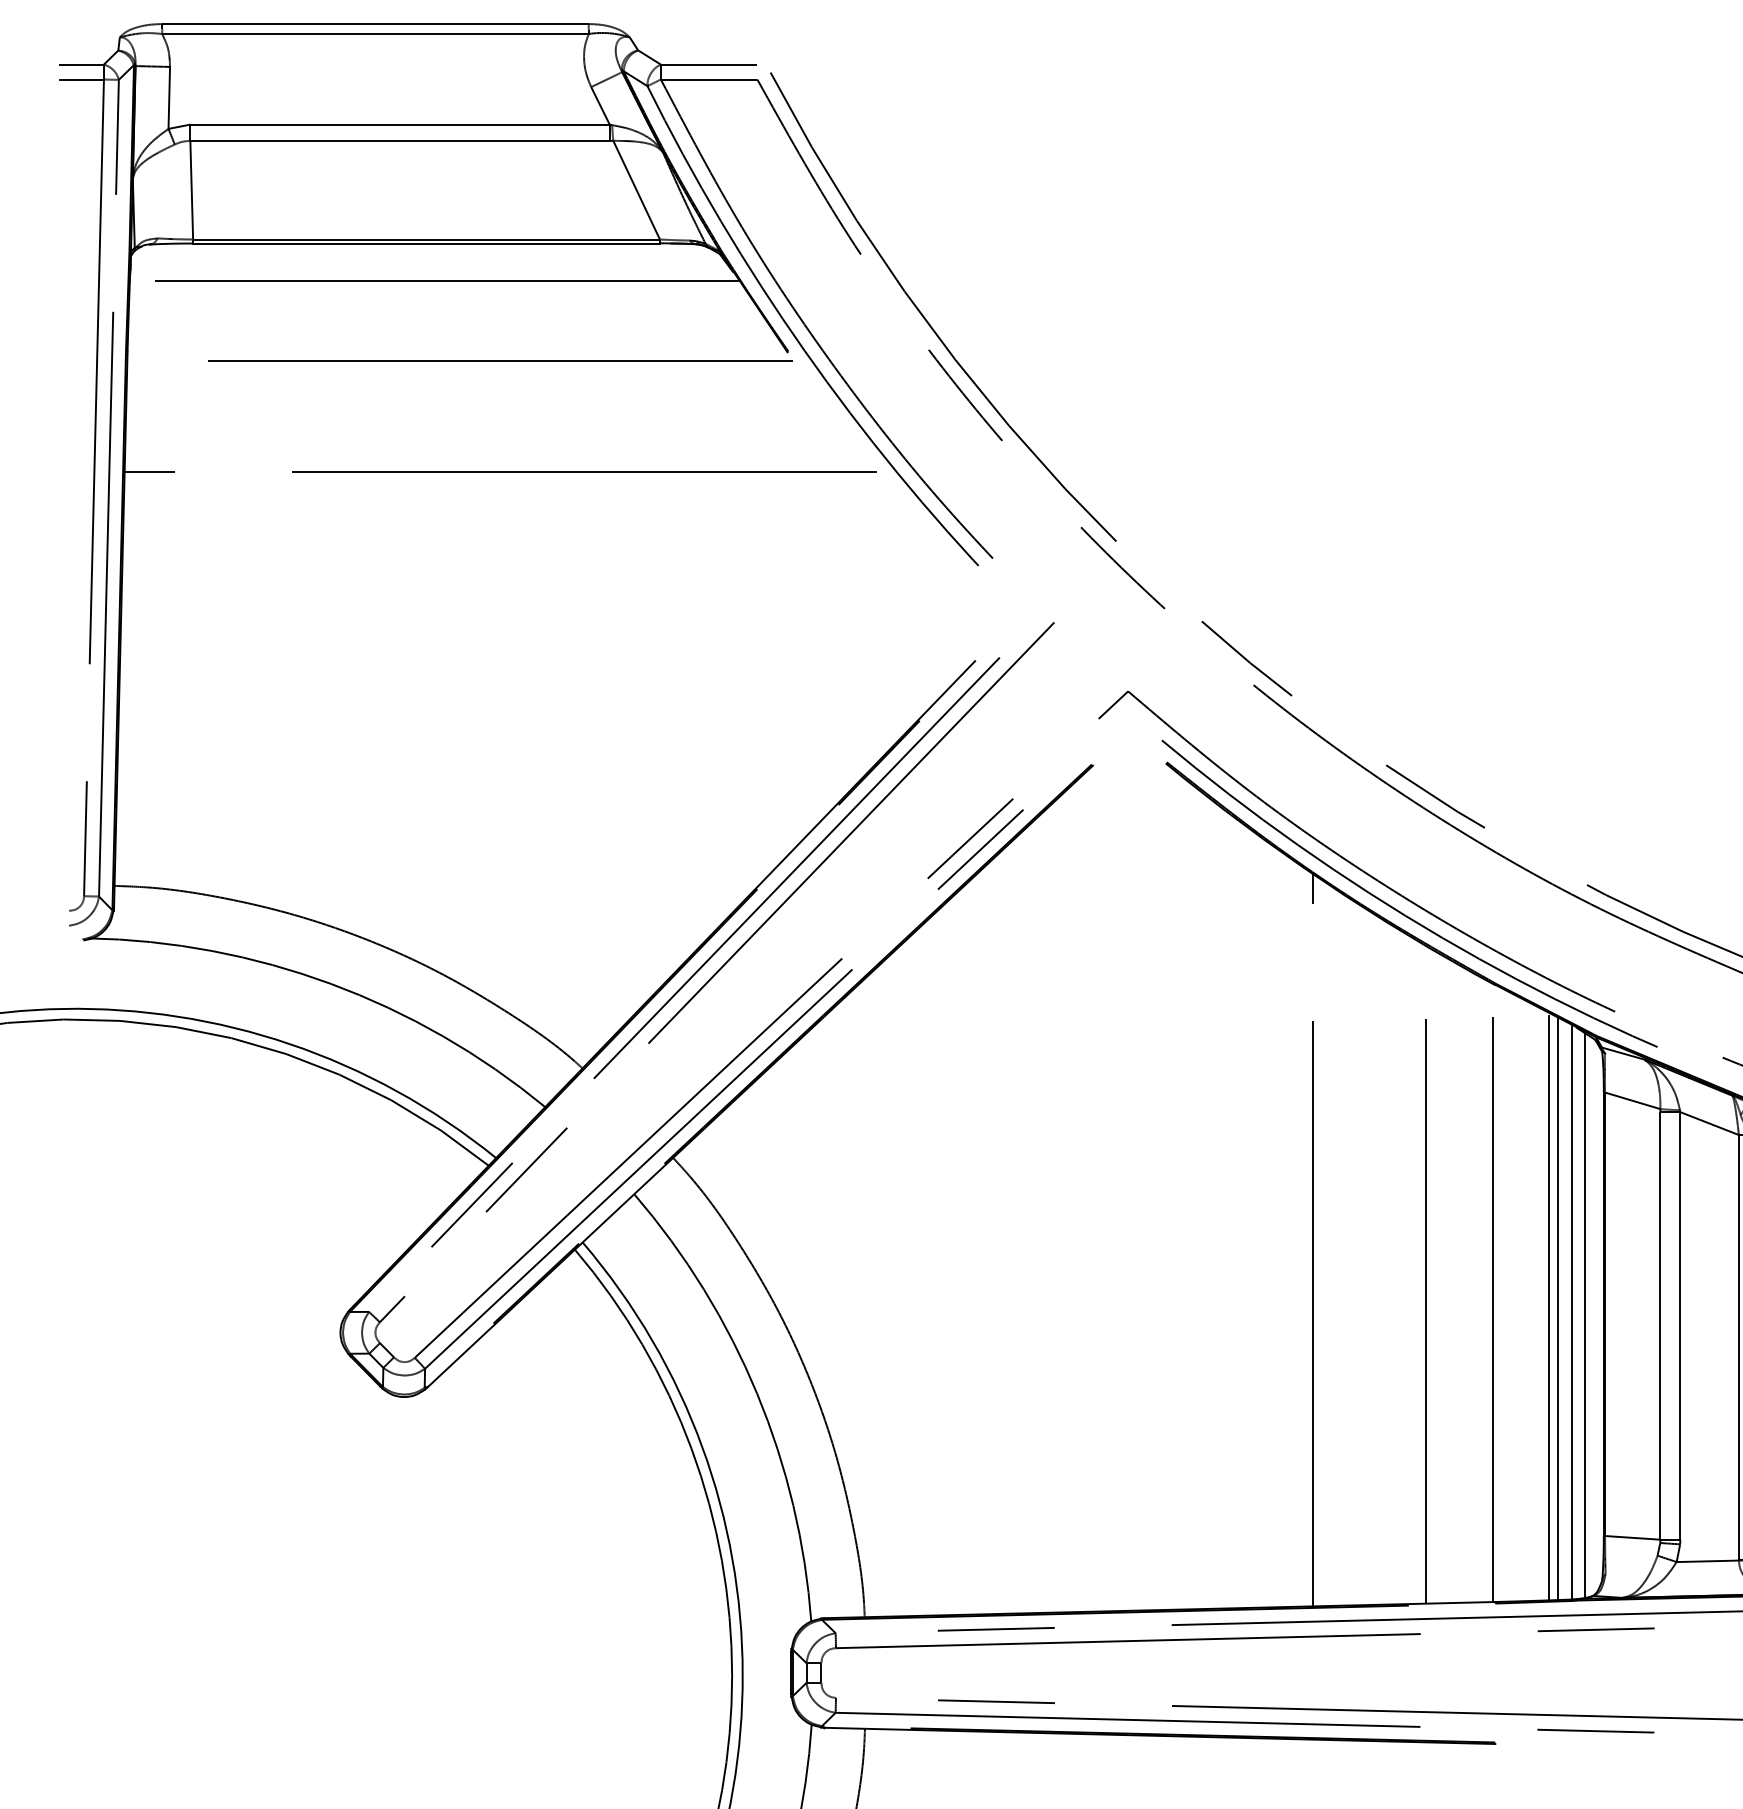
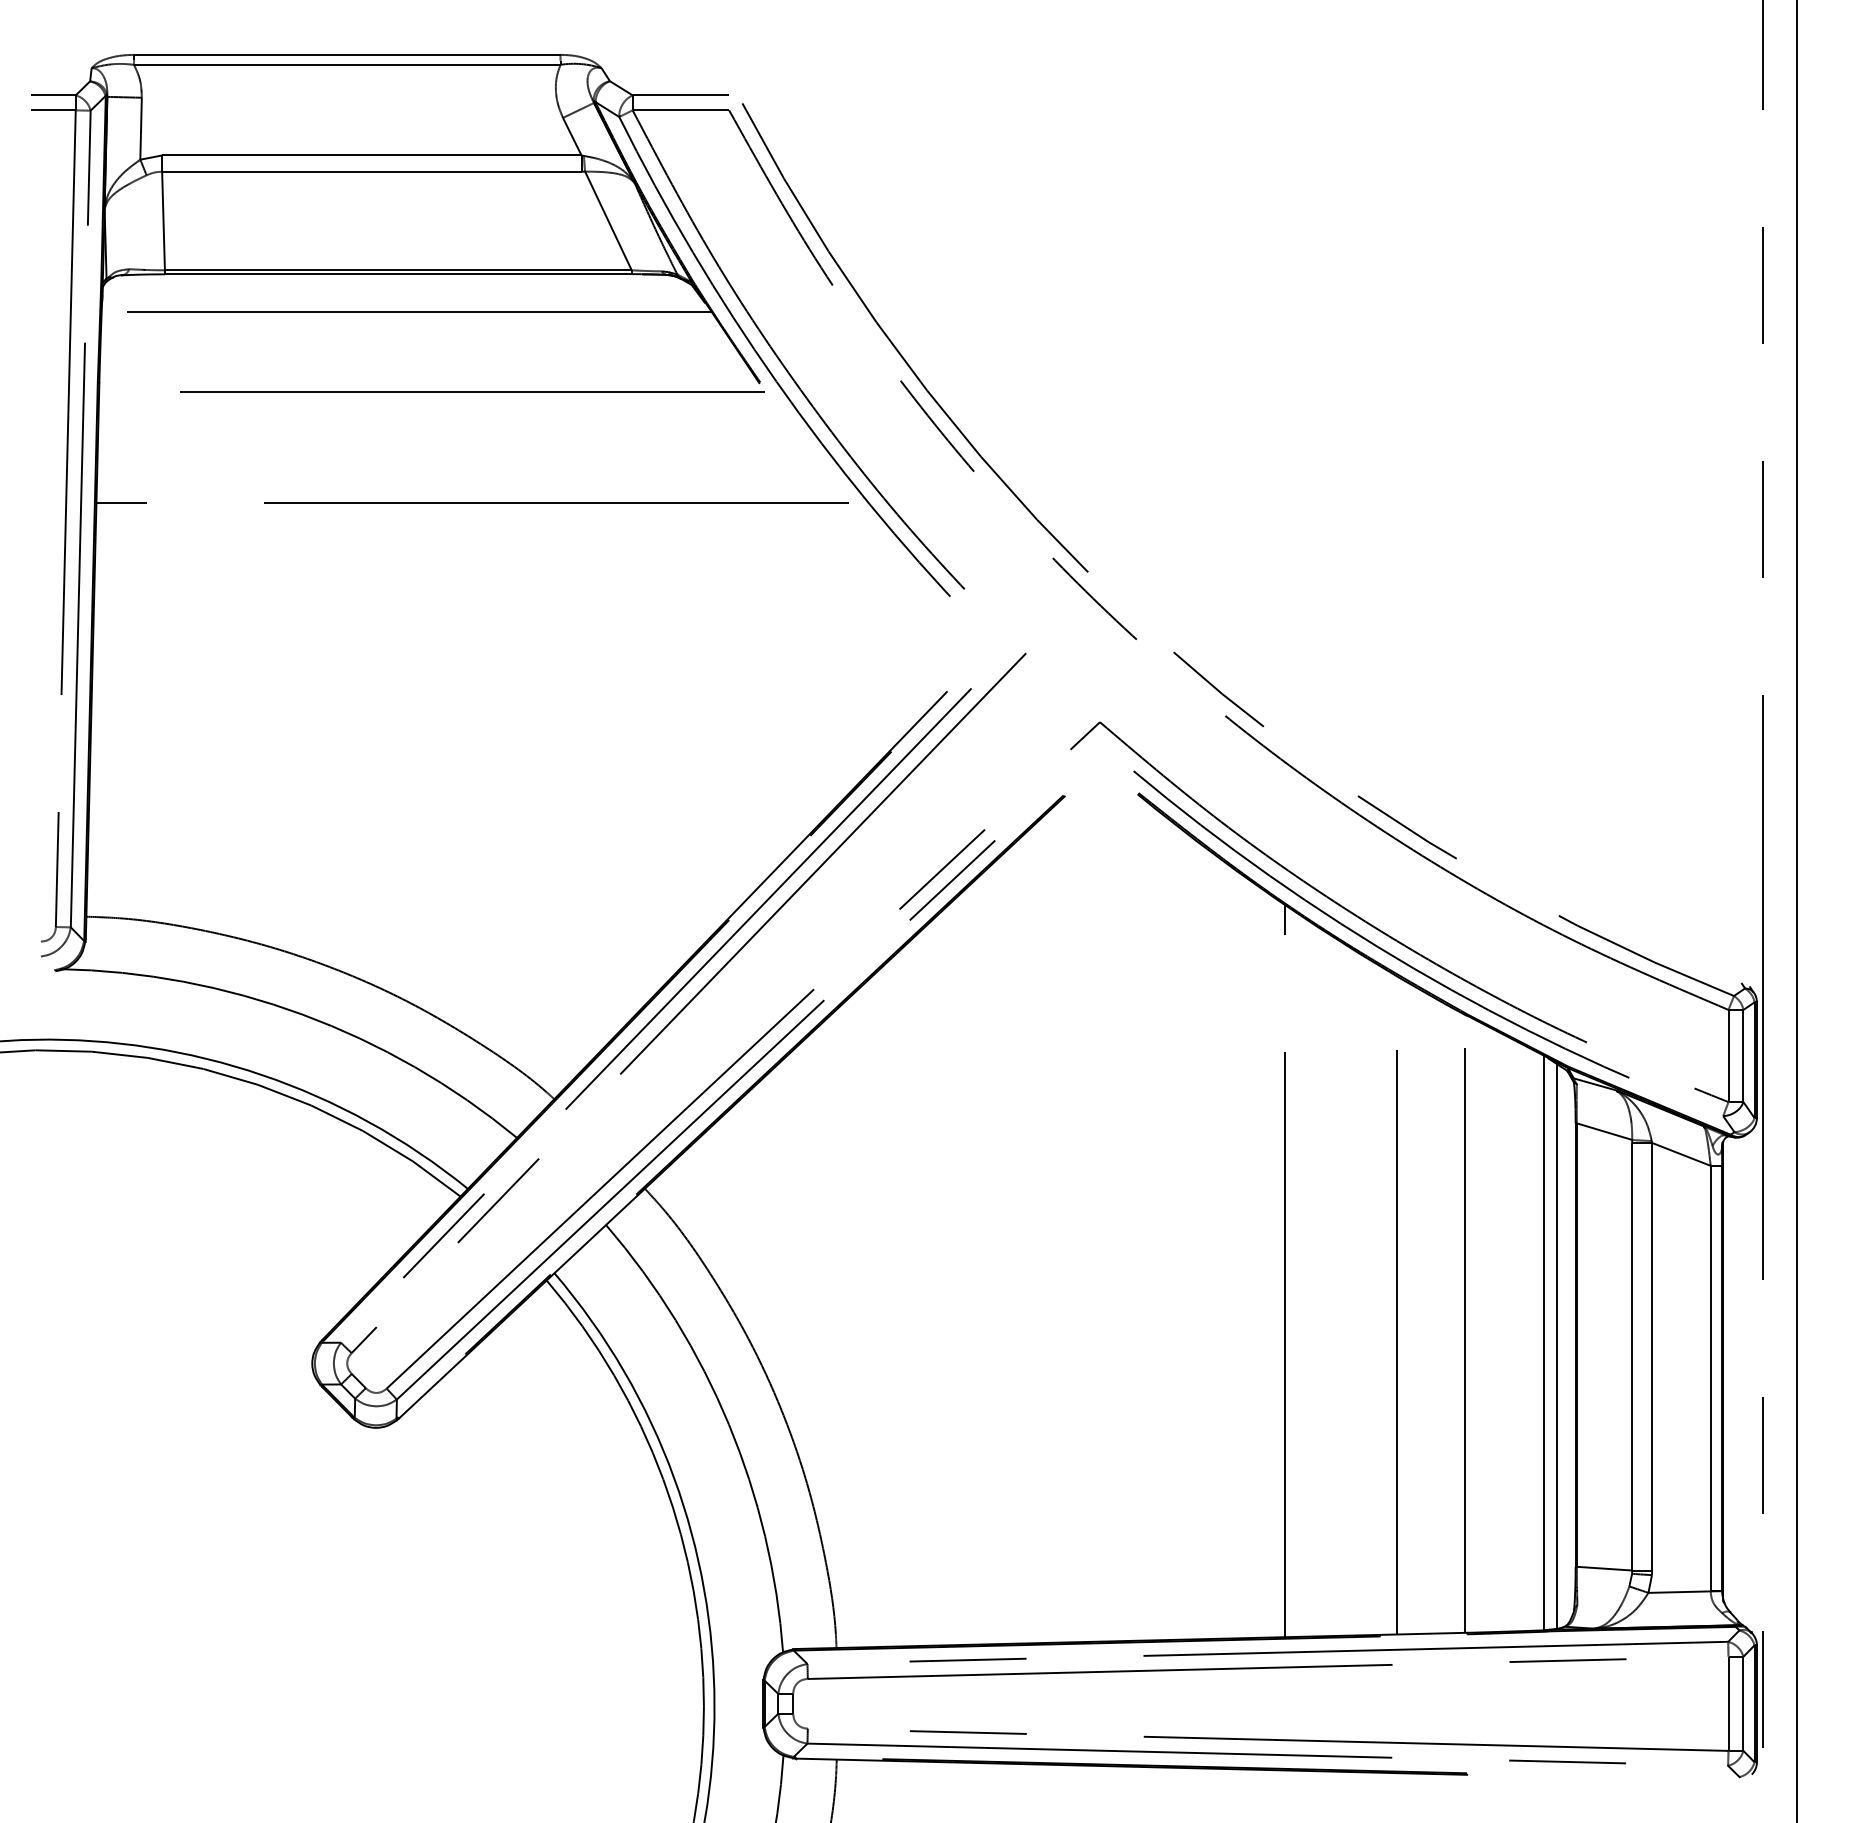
line: (1548, 1306) -> (1520, 1337), removed
line: (1557, 1308) -> (1529, 1339), removed

